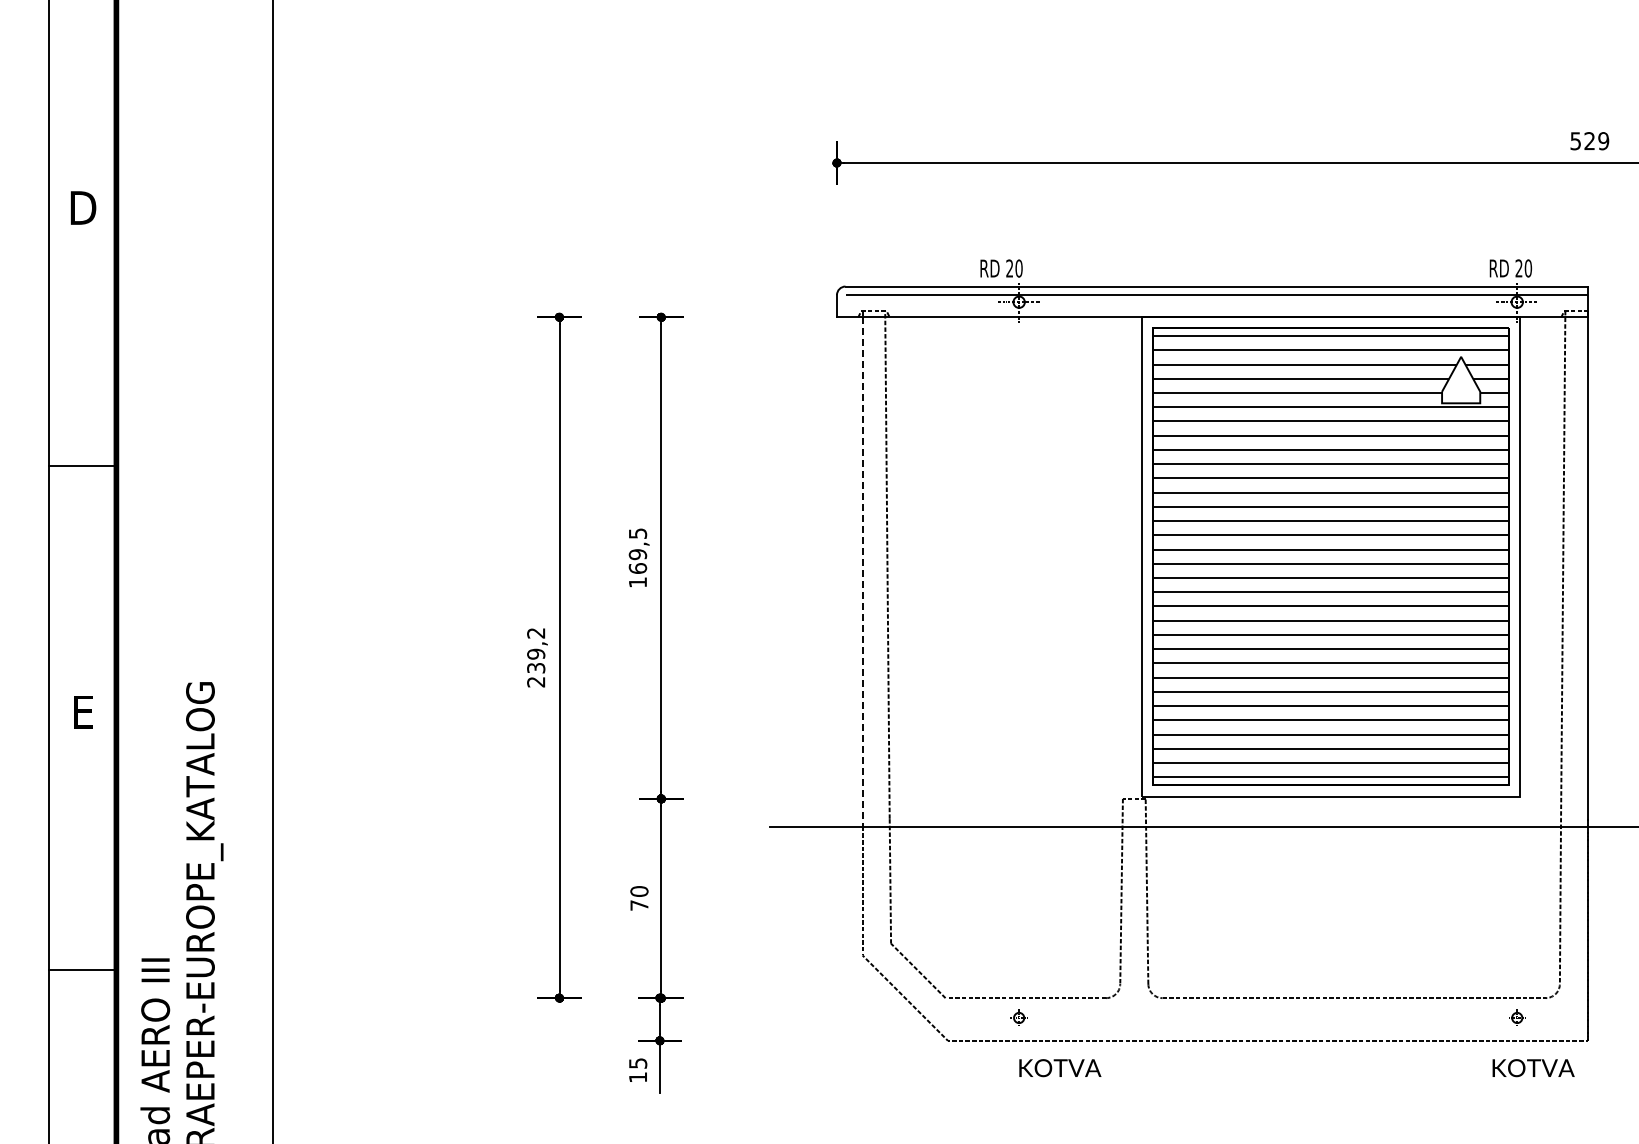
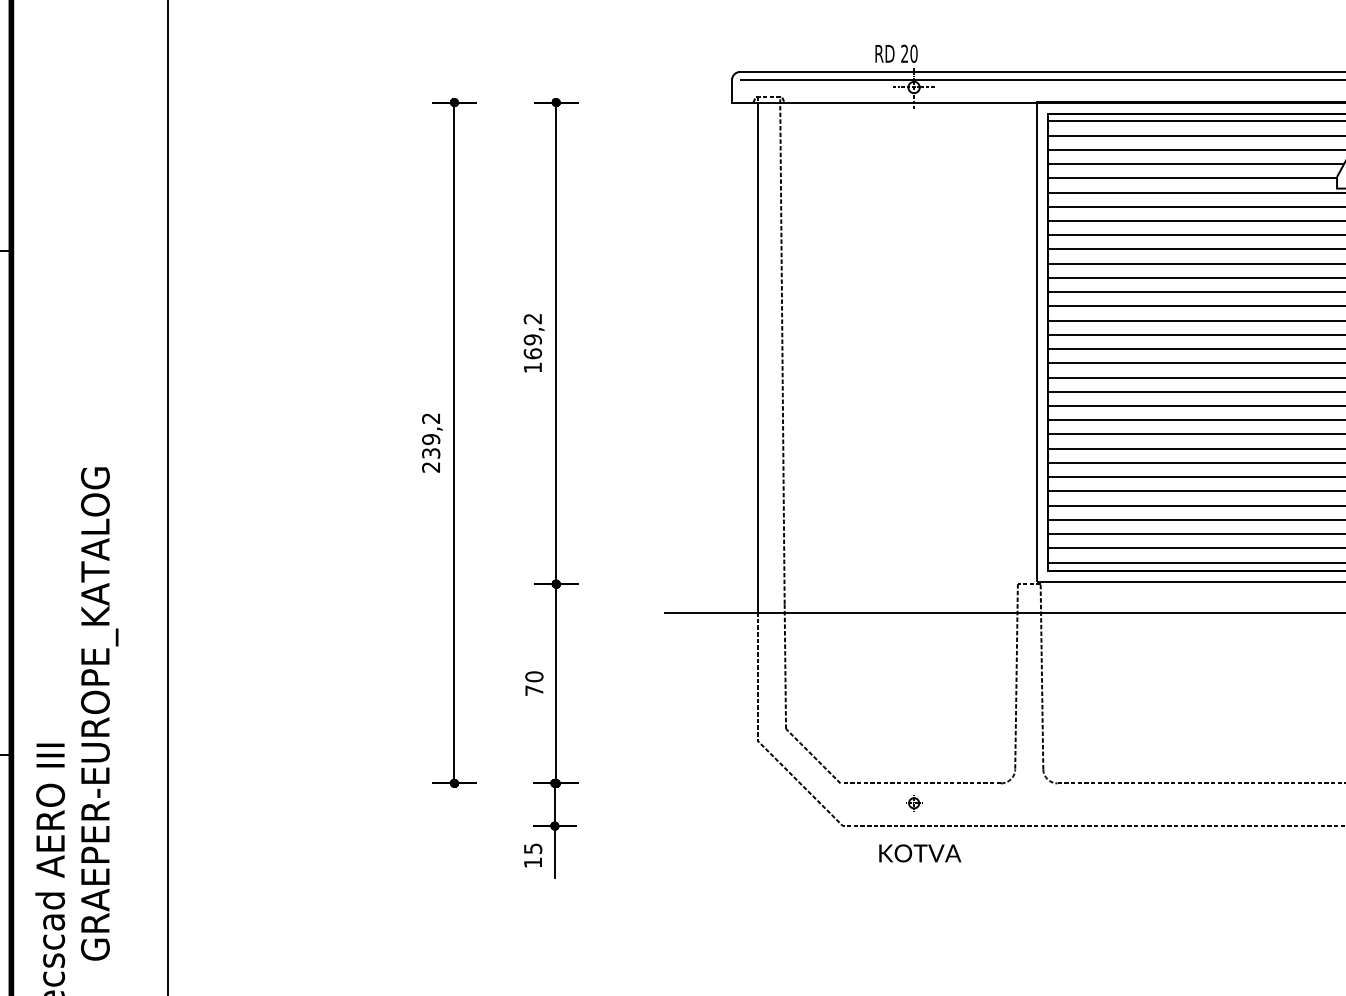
text: (637, 533) -> (532, 318), 169,5 -> 169,2
line: (862, 572) -> (757, 357), dashed -> solid
text: (1060, 1068) -> (920, 853), moved

